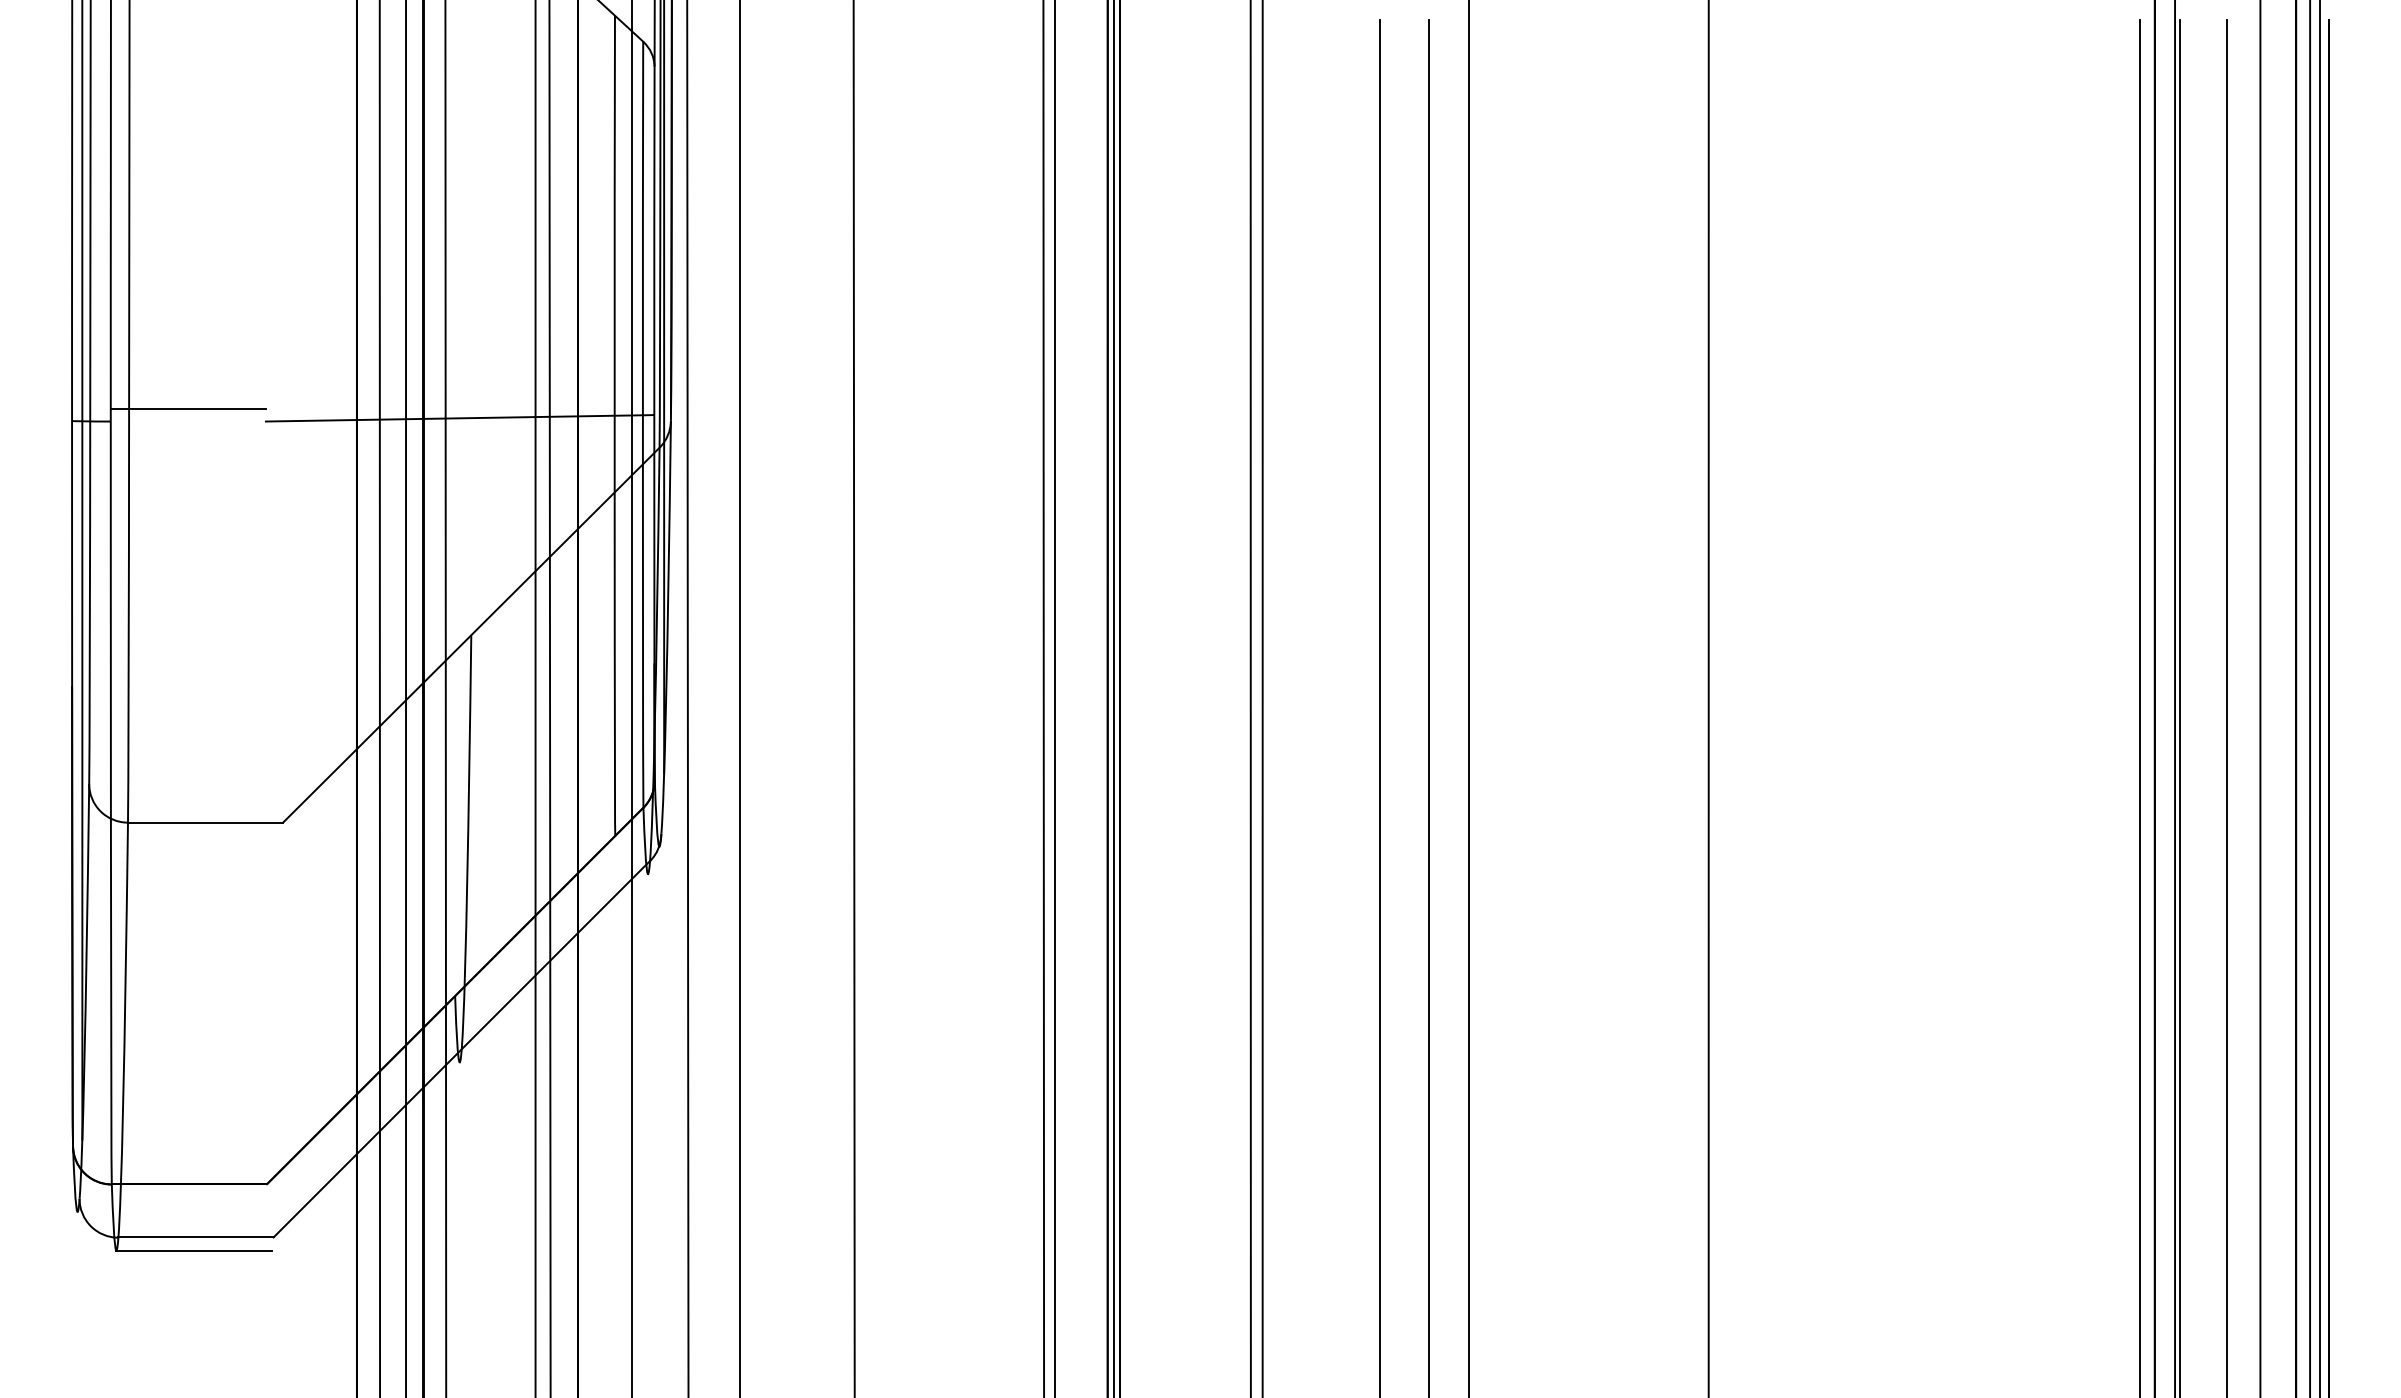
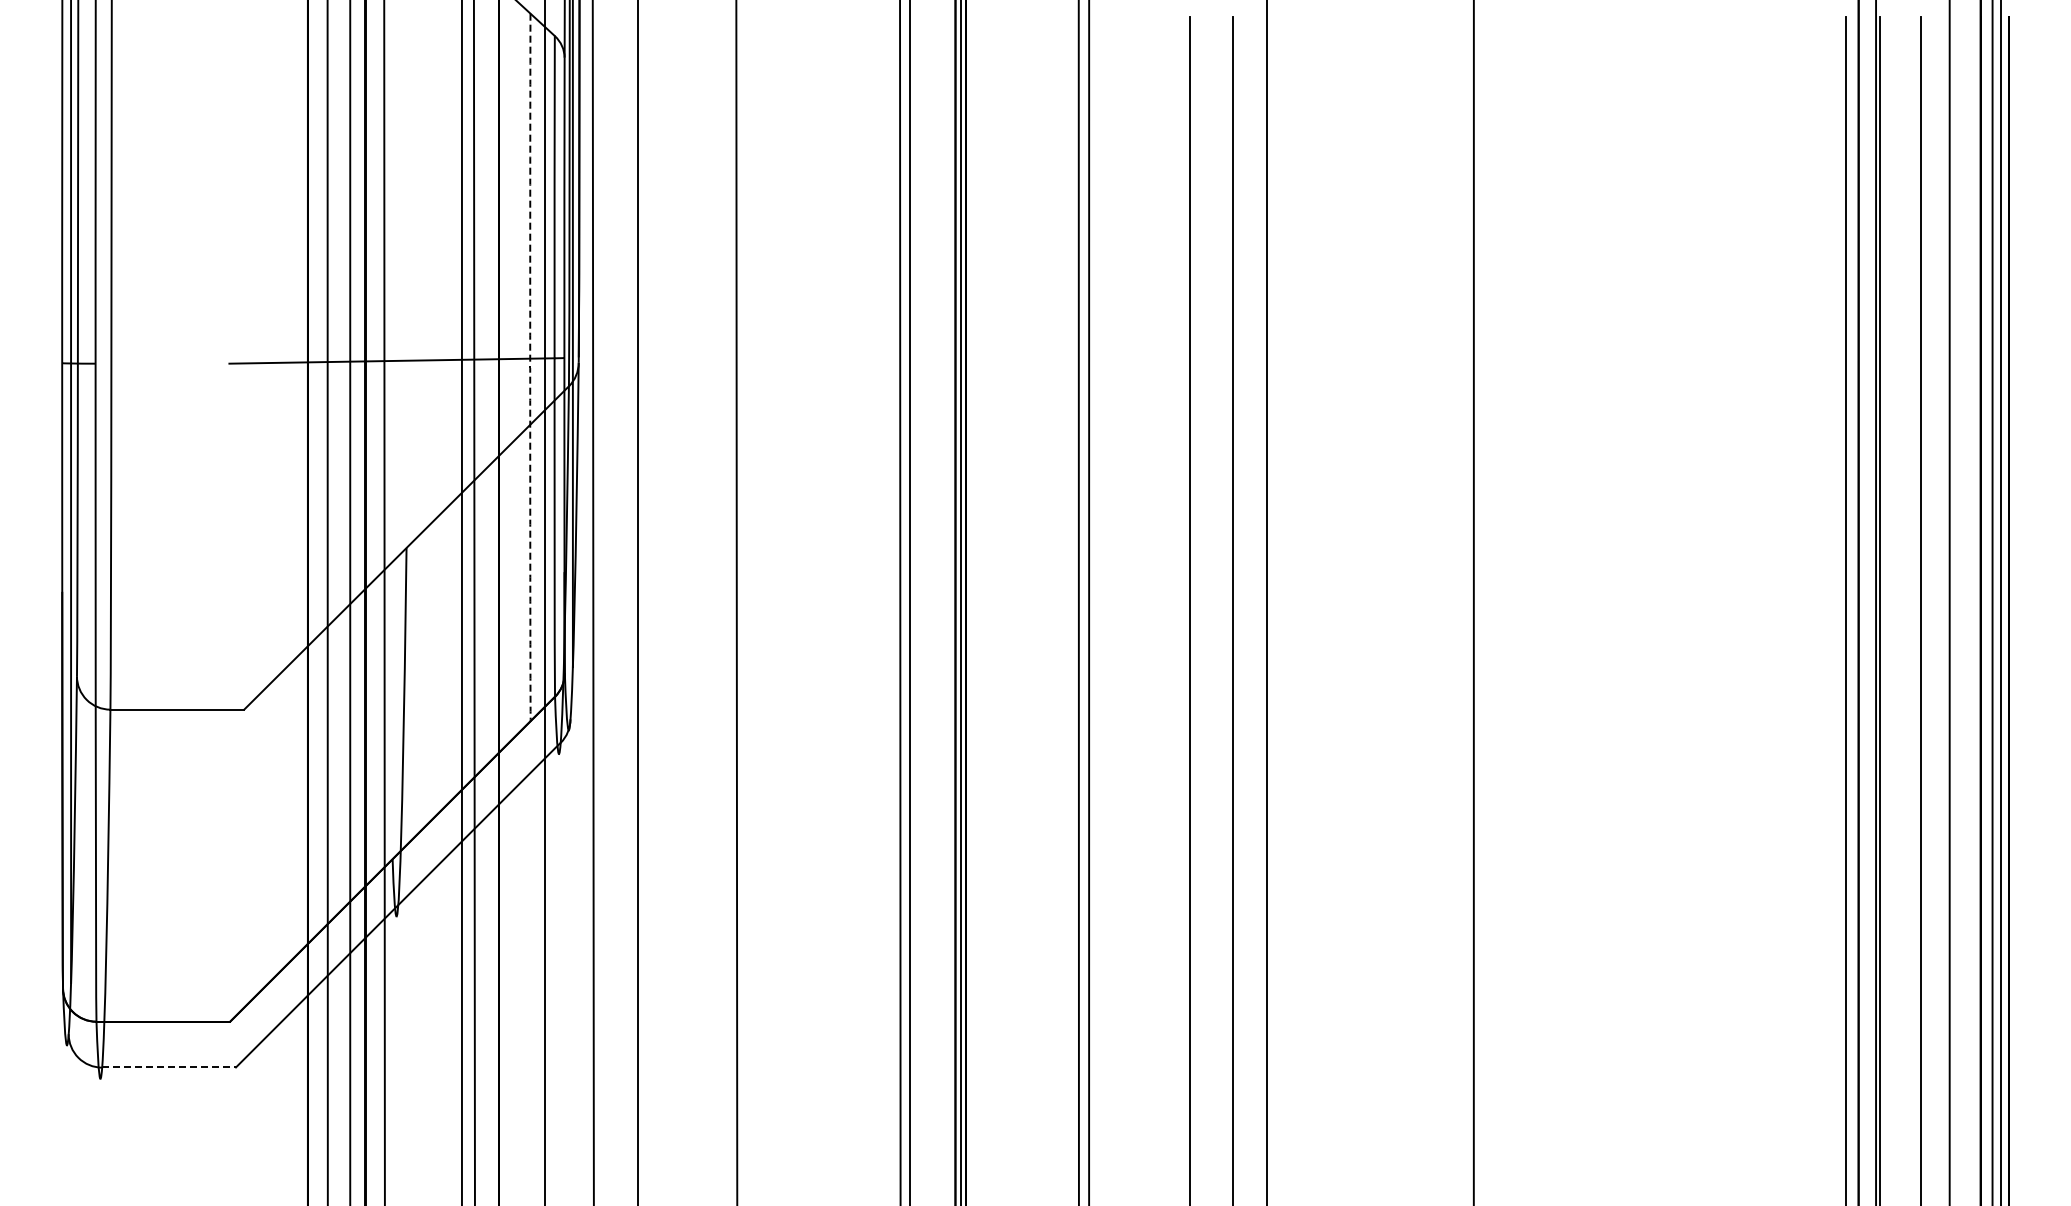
line: (188, 408) -> (162, 352), removed
arc: (615, 434) -> (530, 374), solid -> dashed
line: (196, 1237) -> (169, 1067), solid -> dashed
line: (194, 1250) -> (167, 1078), removed

